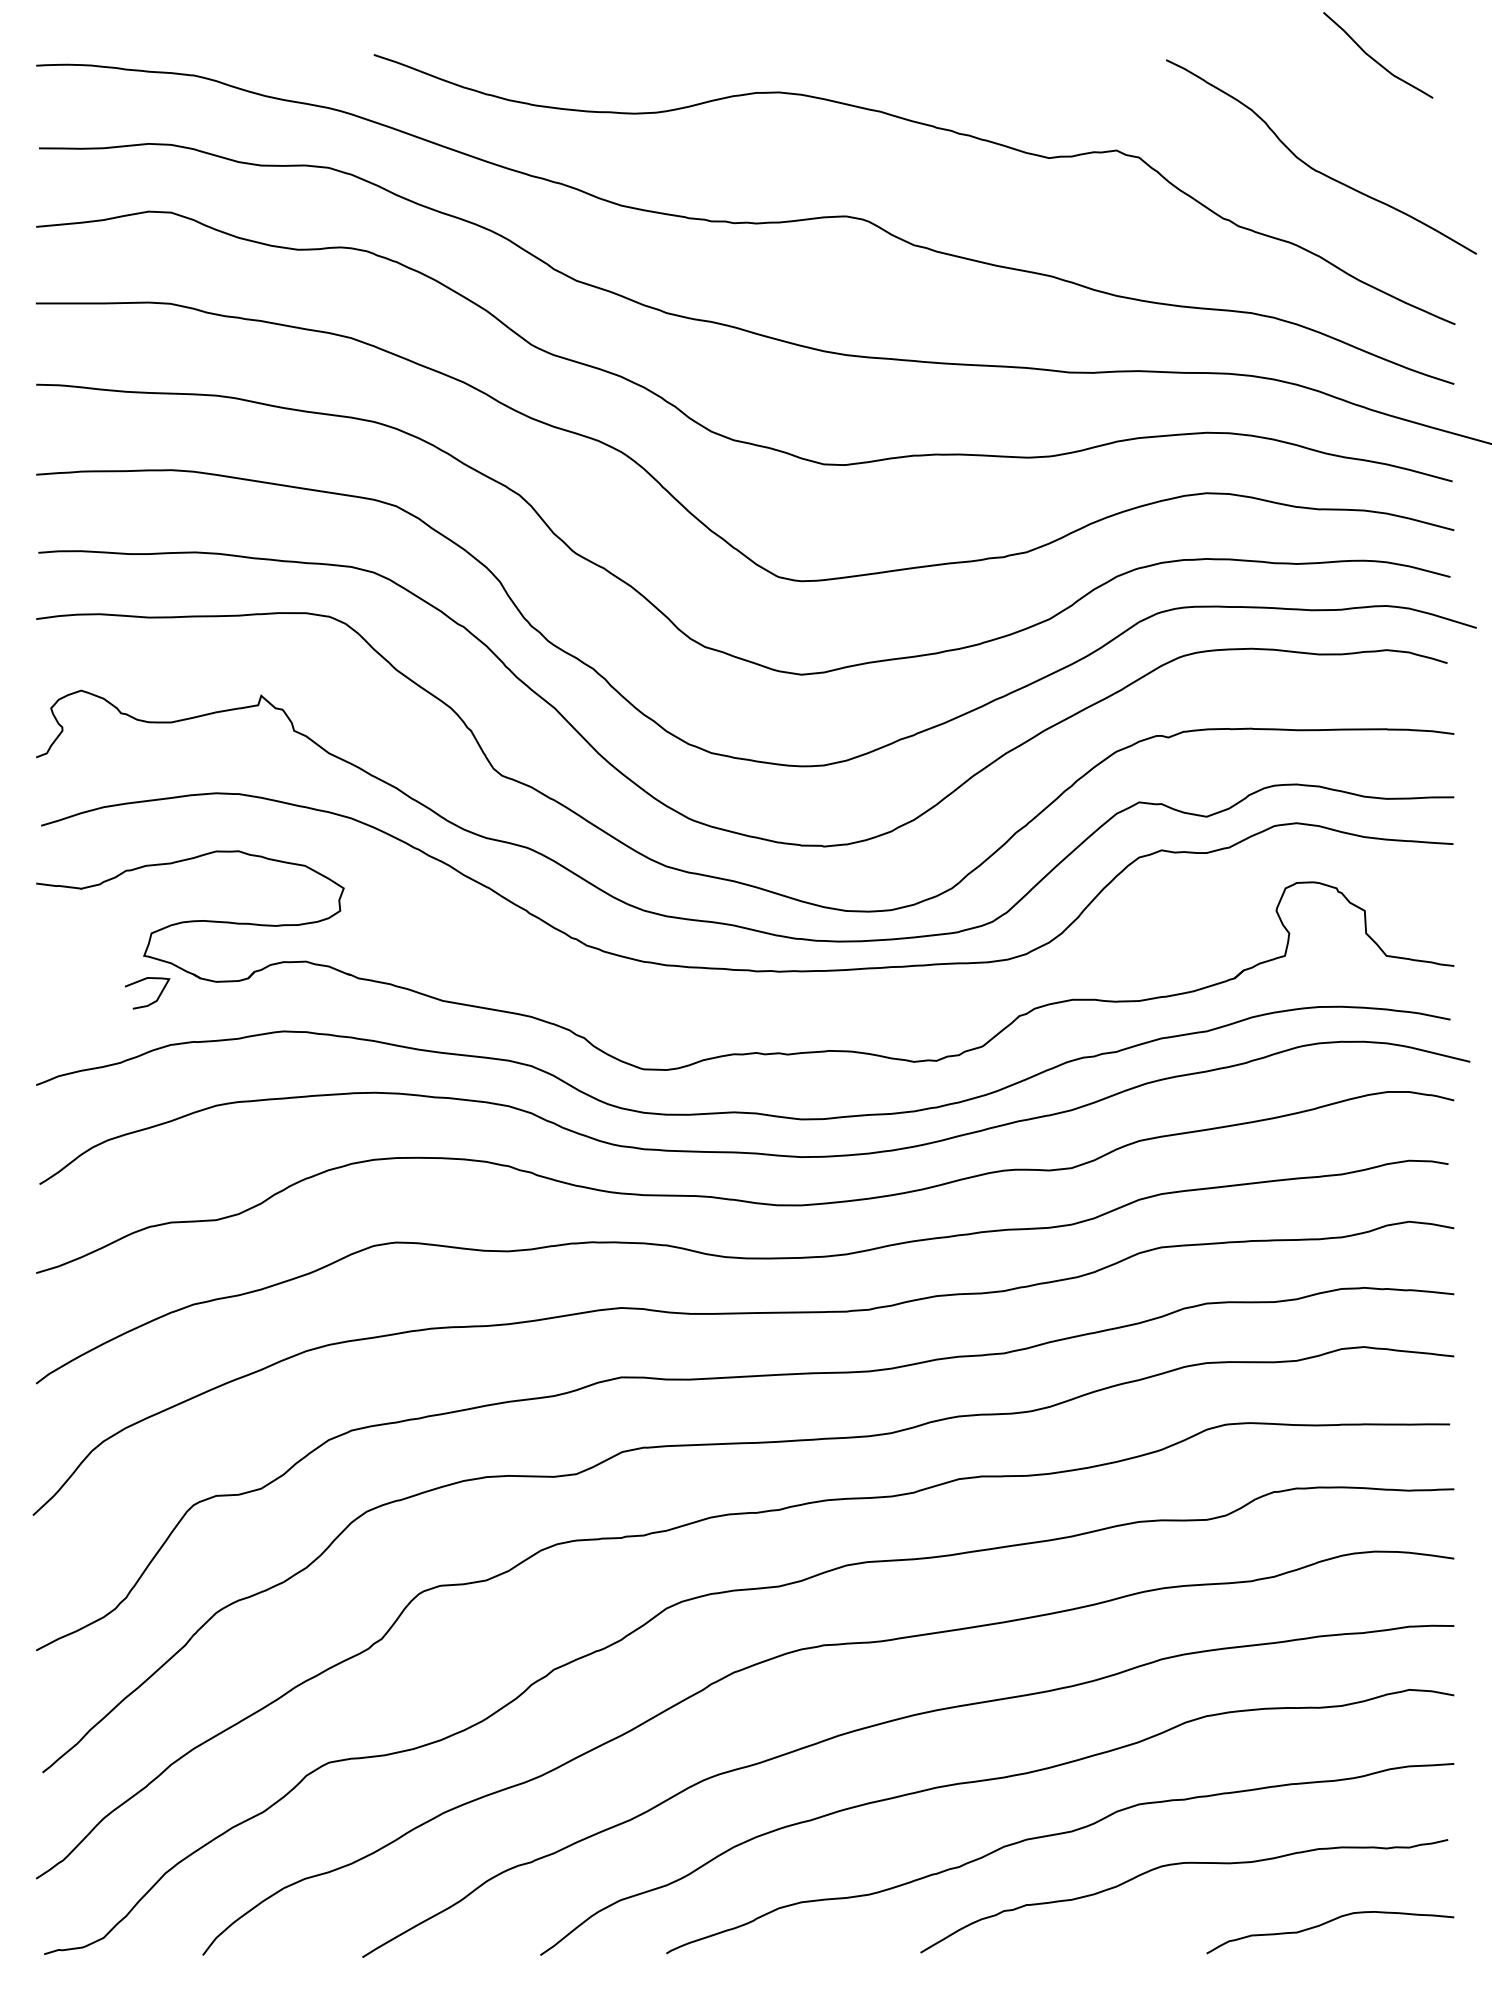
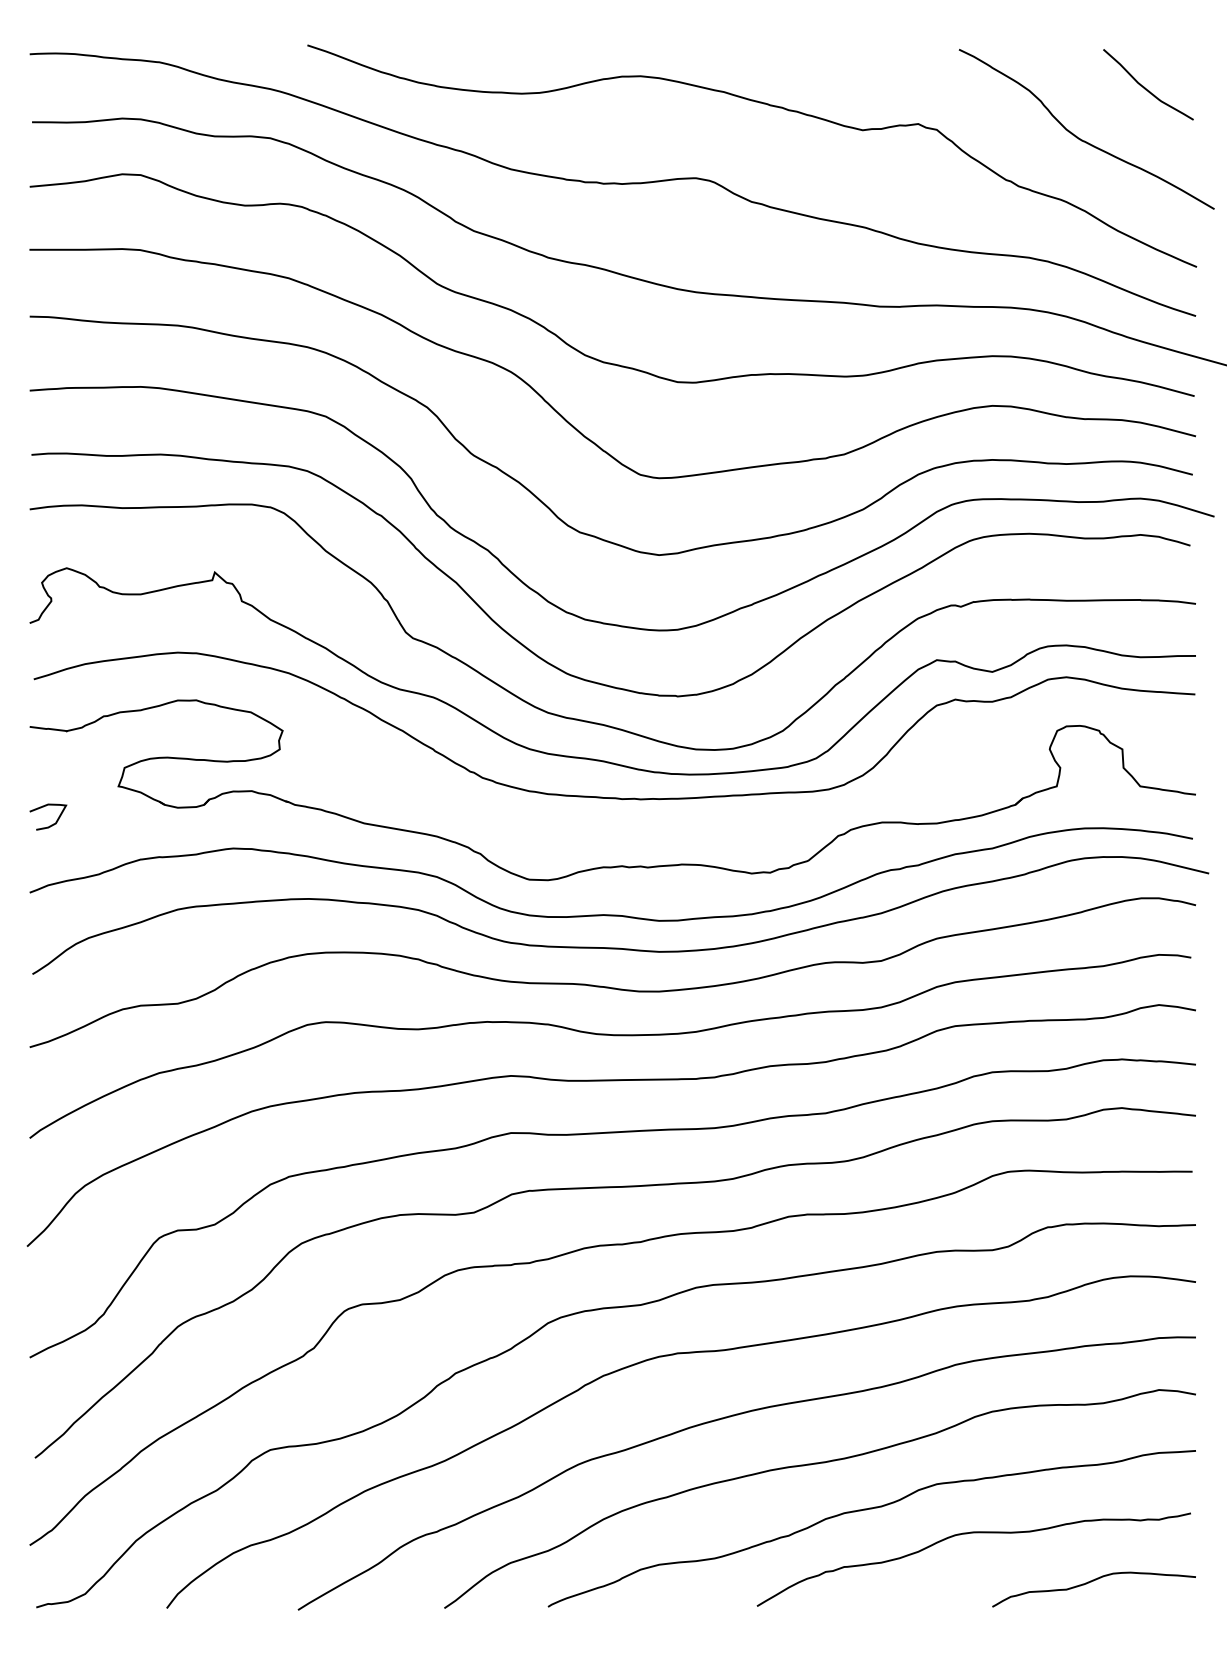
curve: (1374, 58) -> (1145, 87), moved
curve: (151, 1002) -> (51, 824), moved

